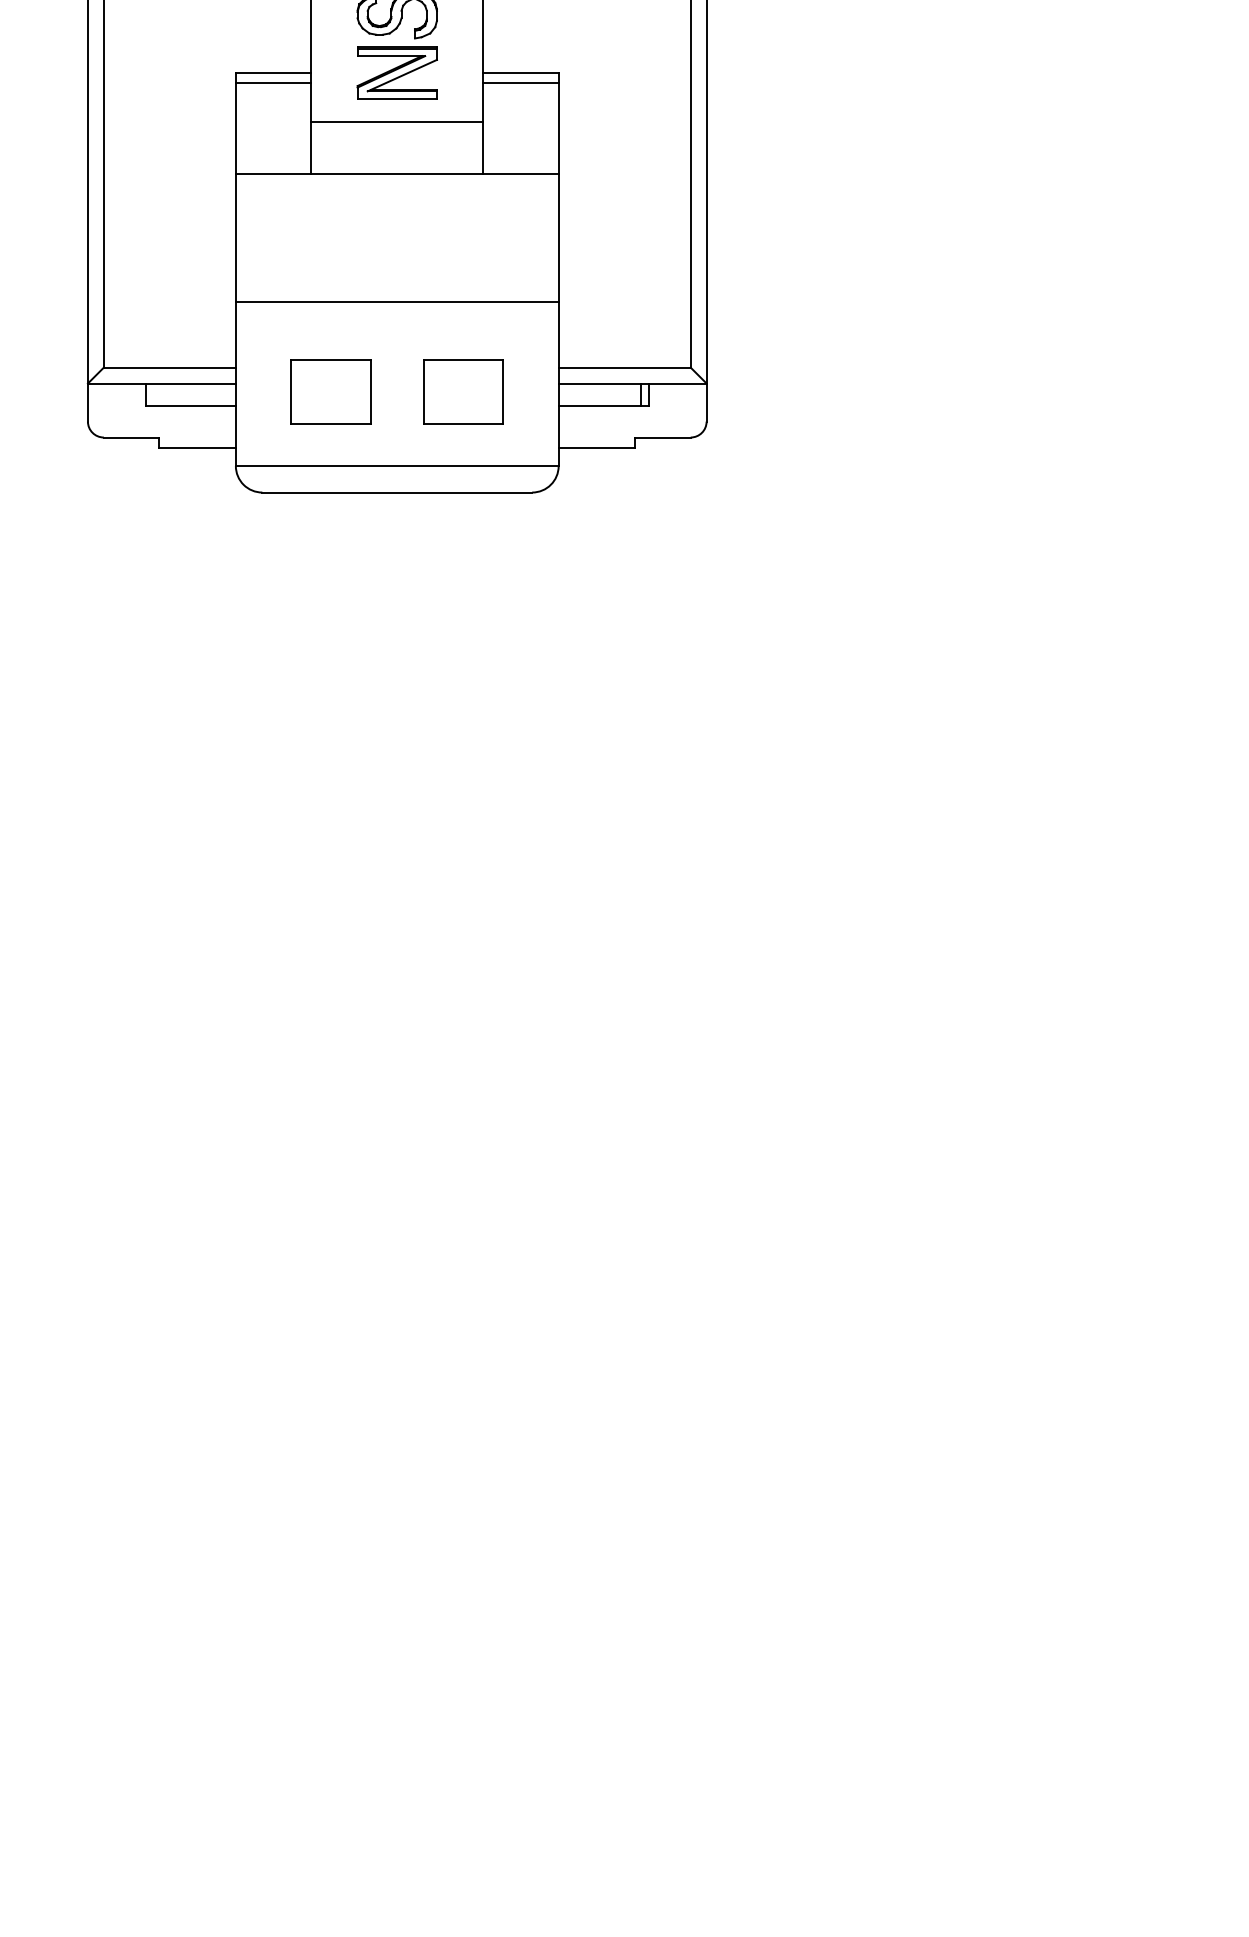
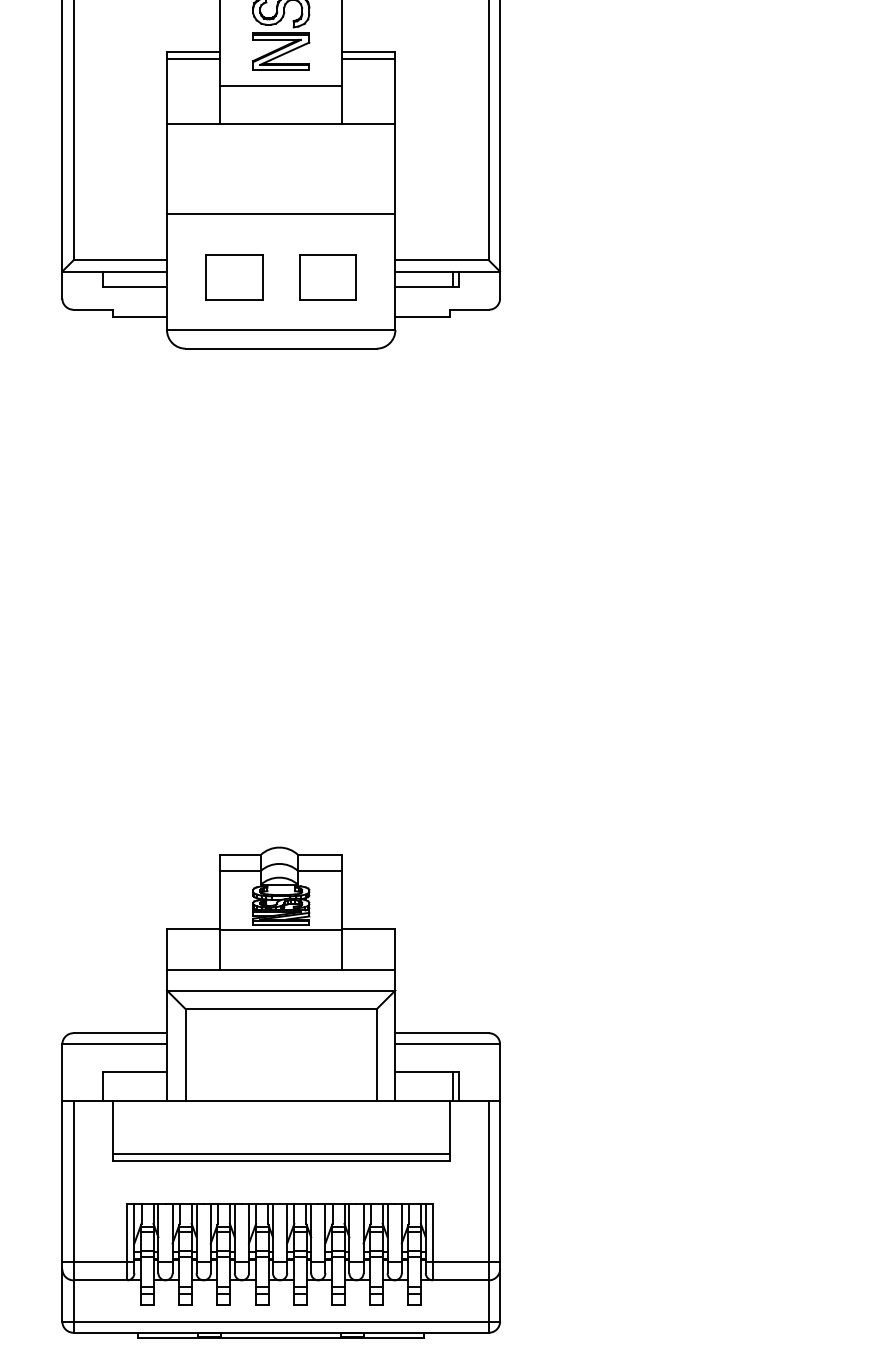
part: (397, 1543) -> (281, 1092), added

